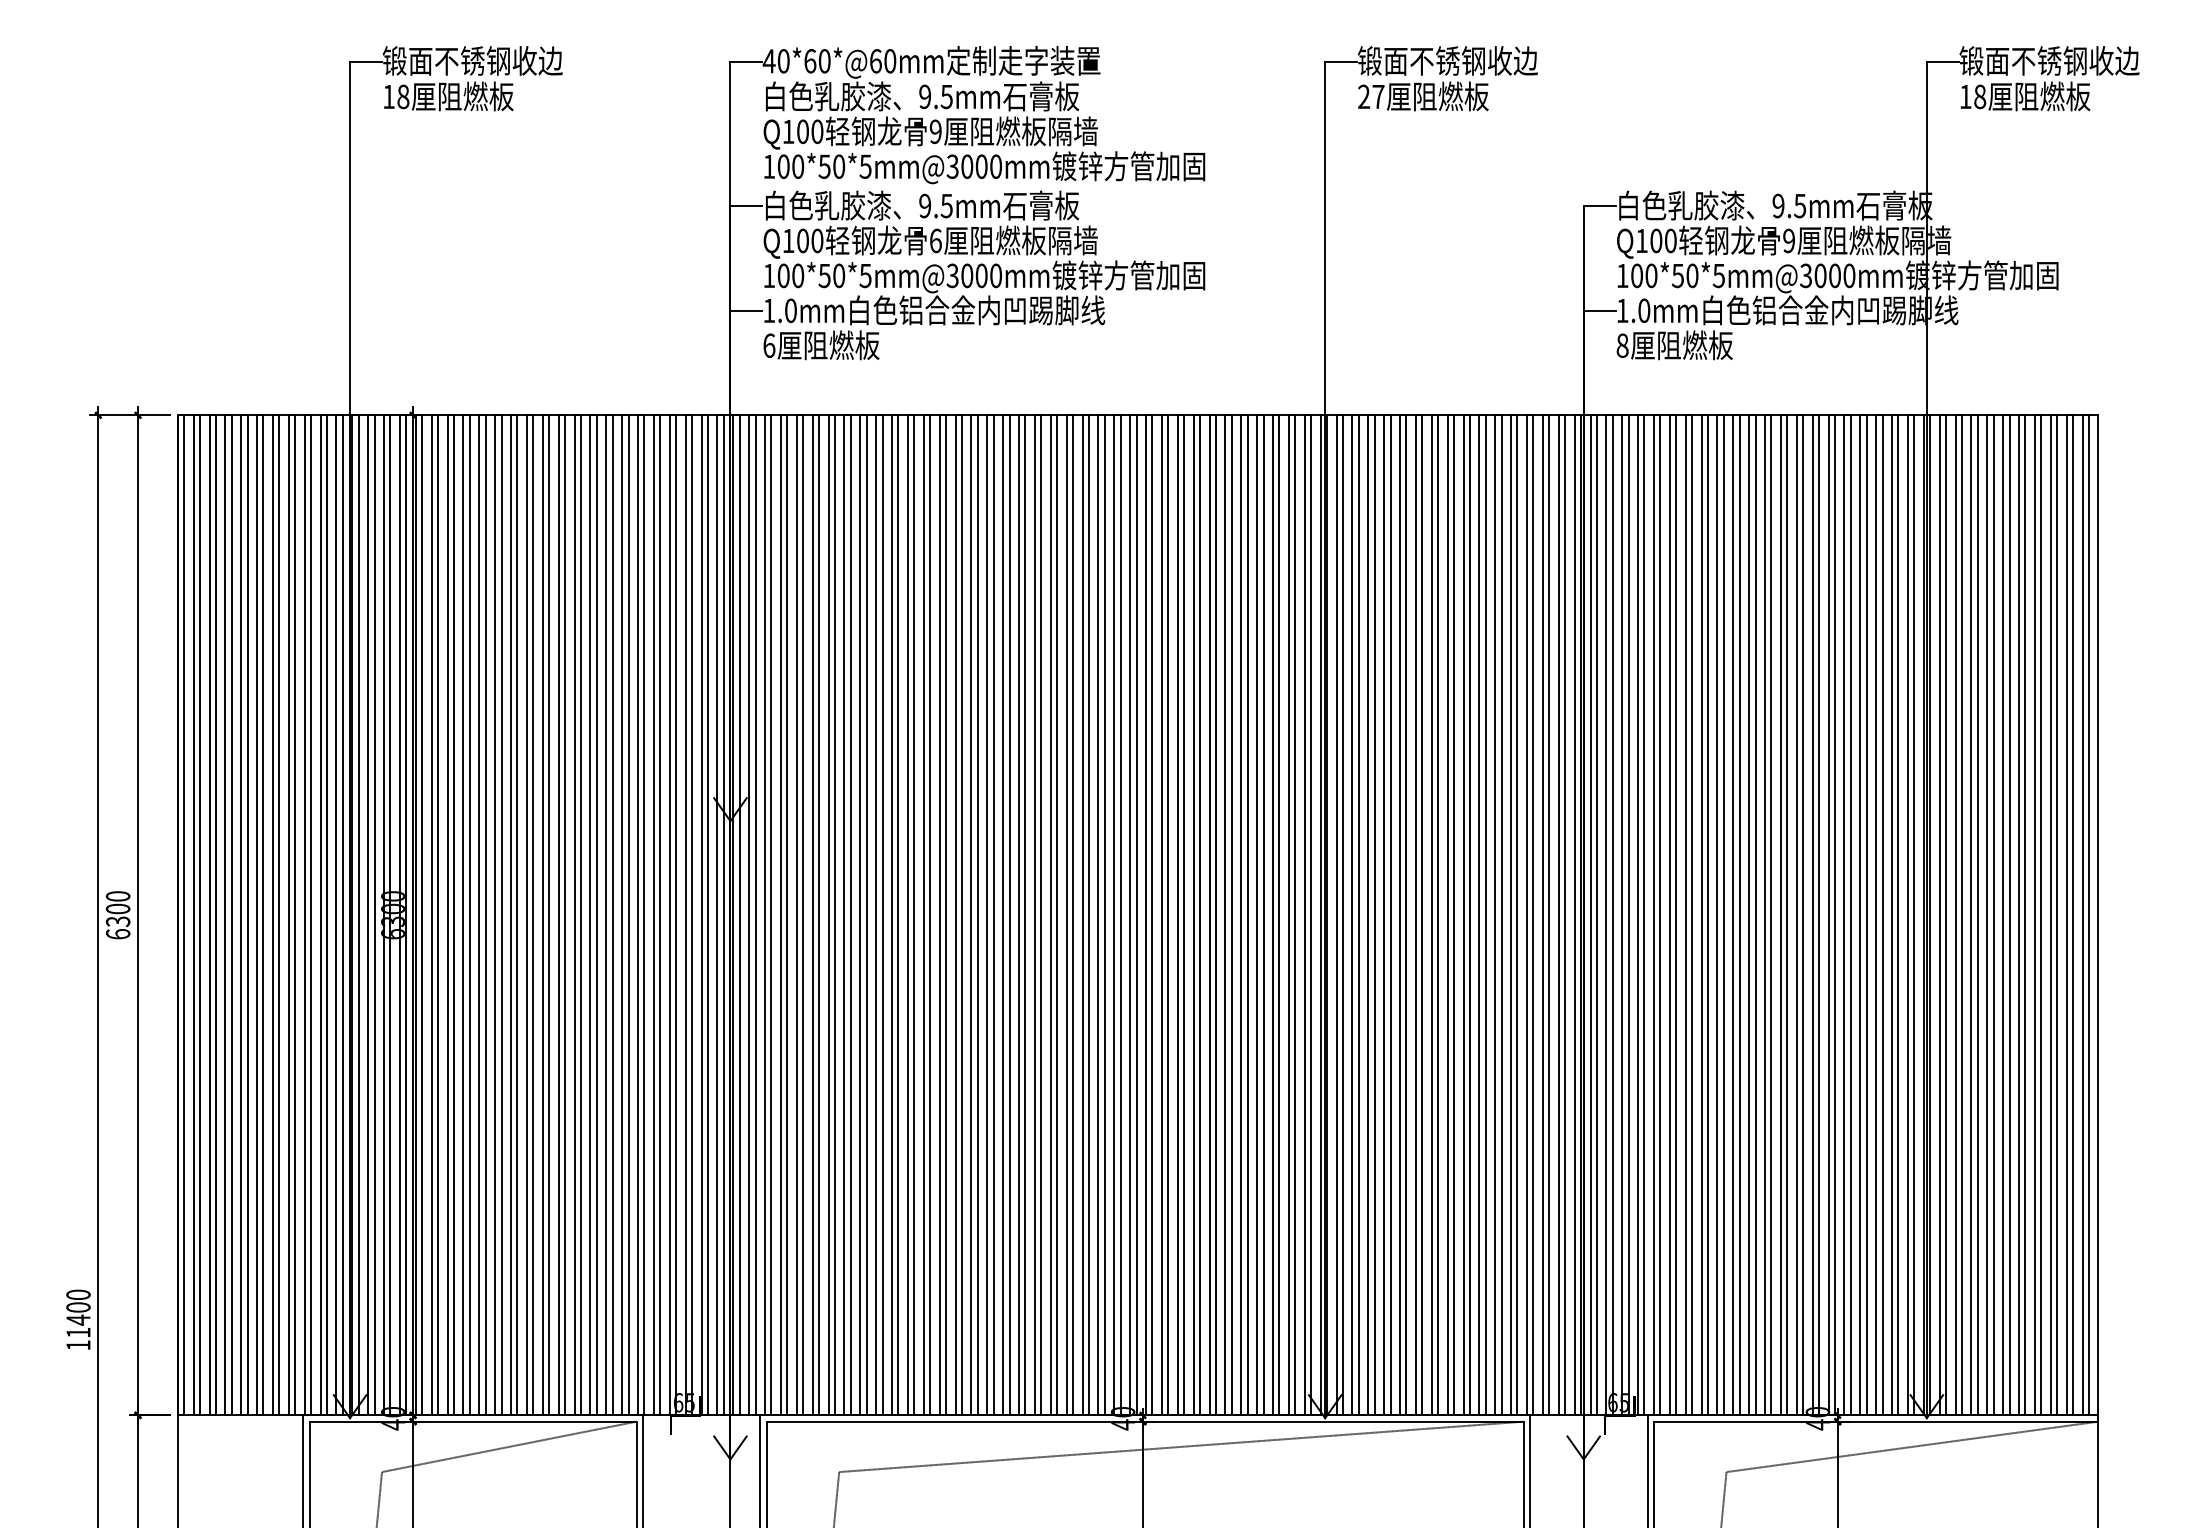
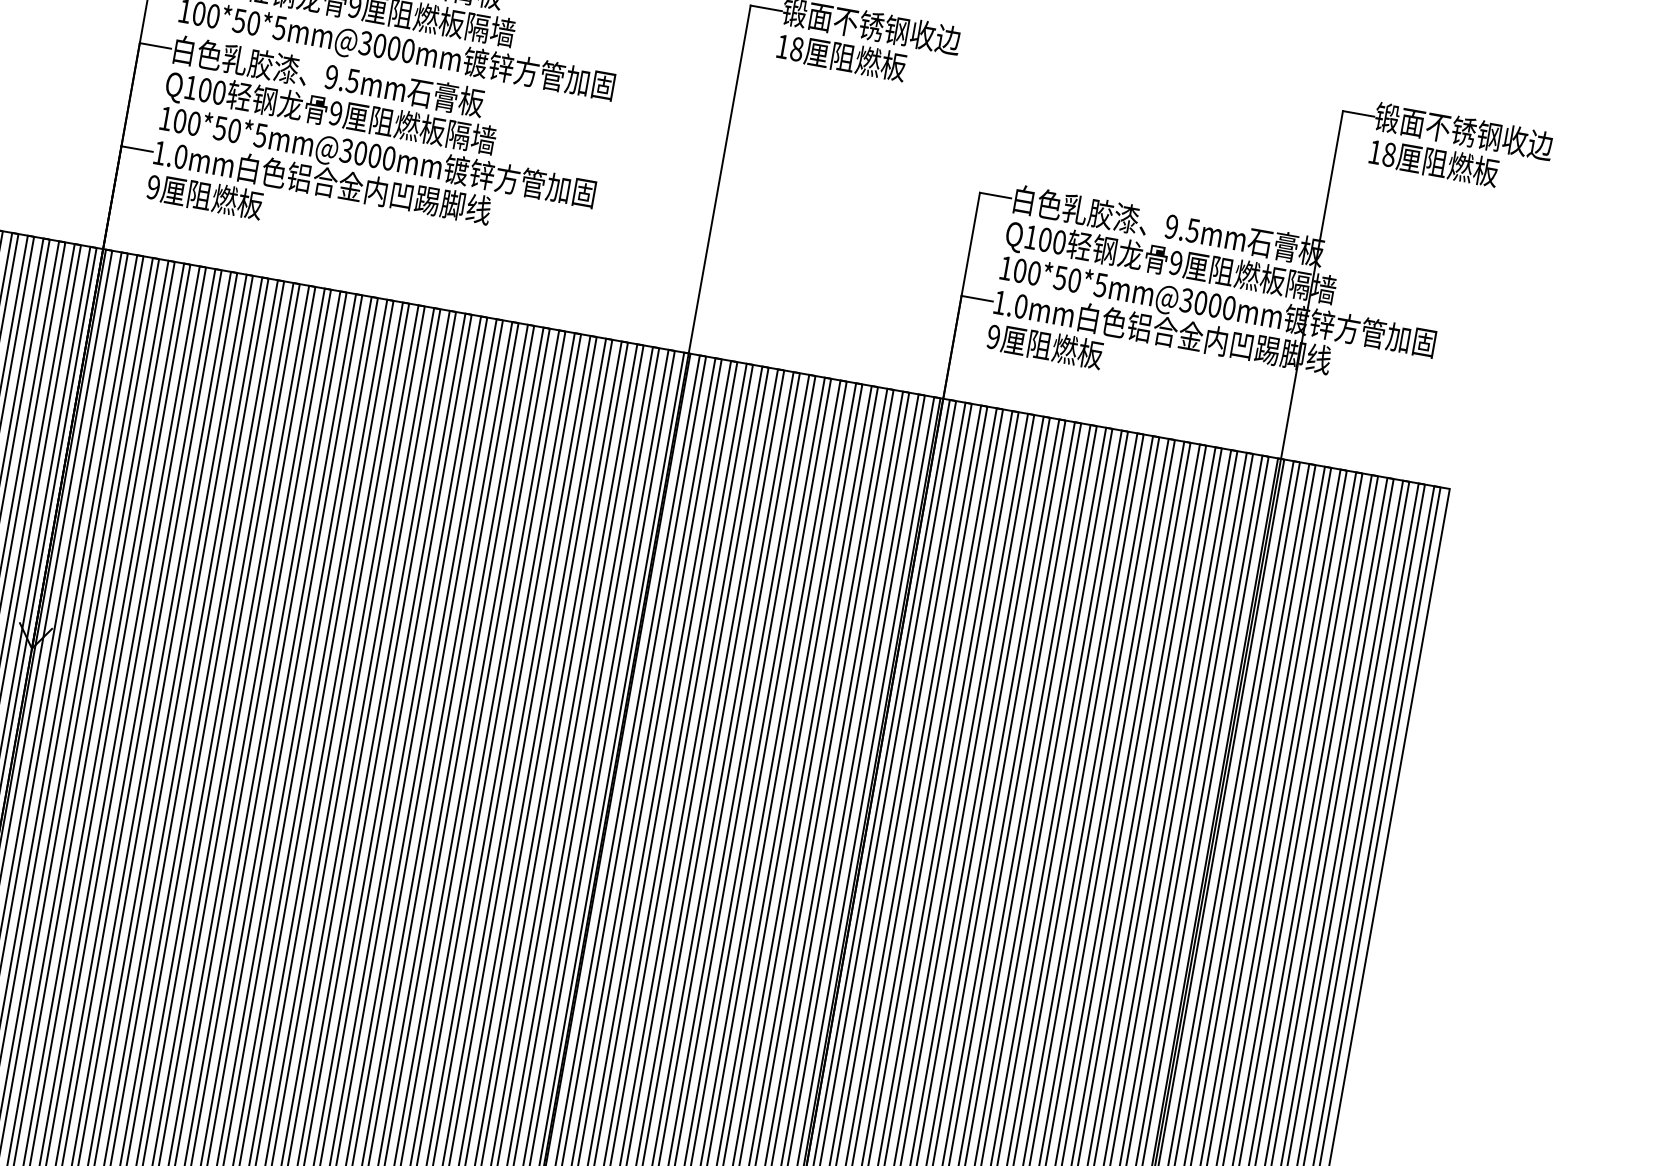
text: (1371, 96) -> (790, 47), 27 -> 18
text: (935, 240) -> (335, 113), 6 -> 9
text: (769, 345) -> (153, 187), 6 -> 9
text: (1622, 345) -> (993, 336), 8 -> 9

